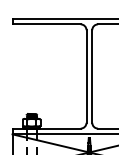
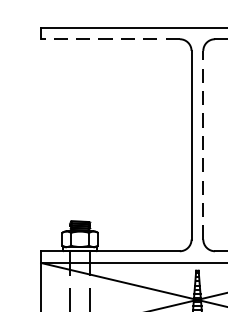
line: (46, 24) -> (110, 39), solid -> dashed
line: (92, 75) -> (203, 143), solid -> dashed

